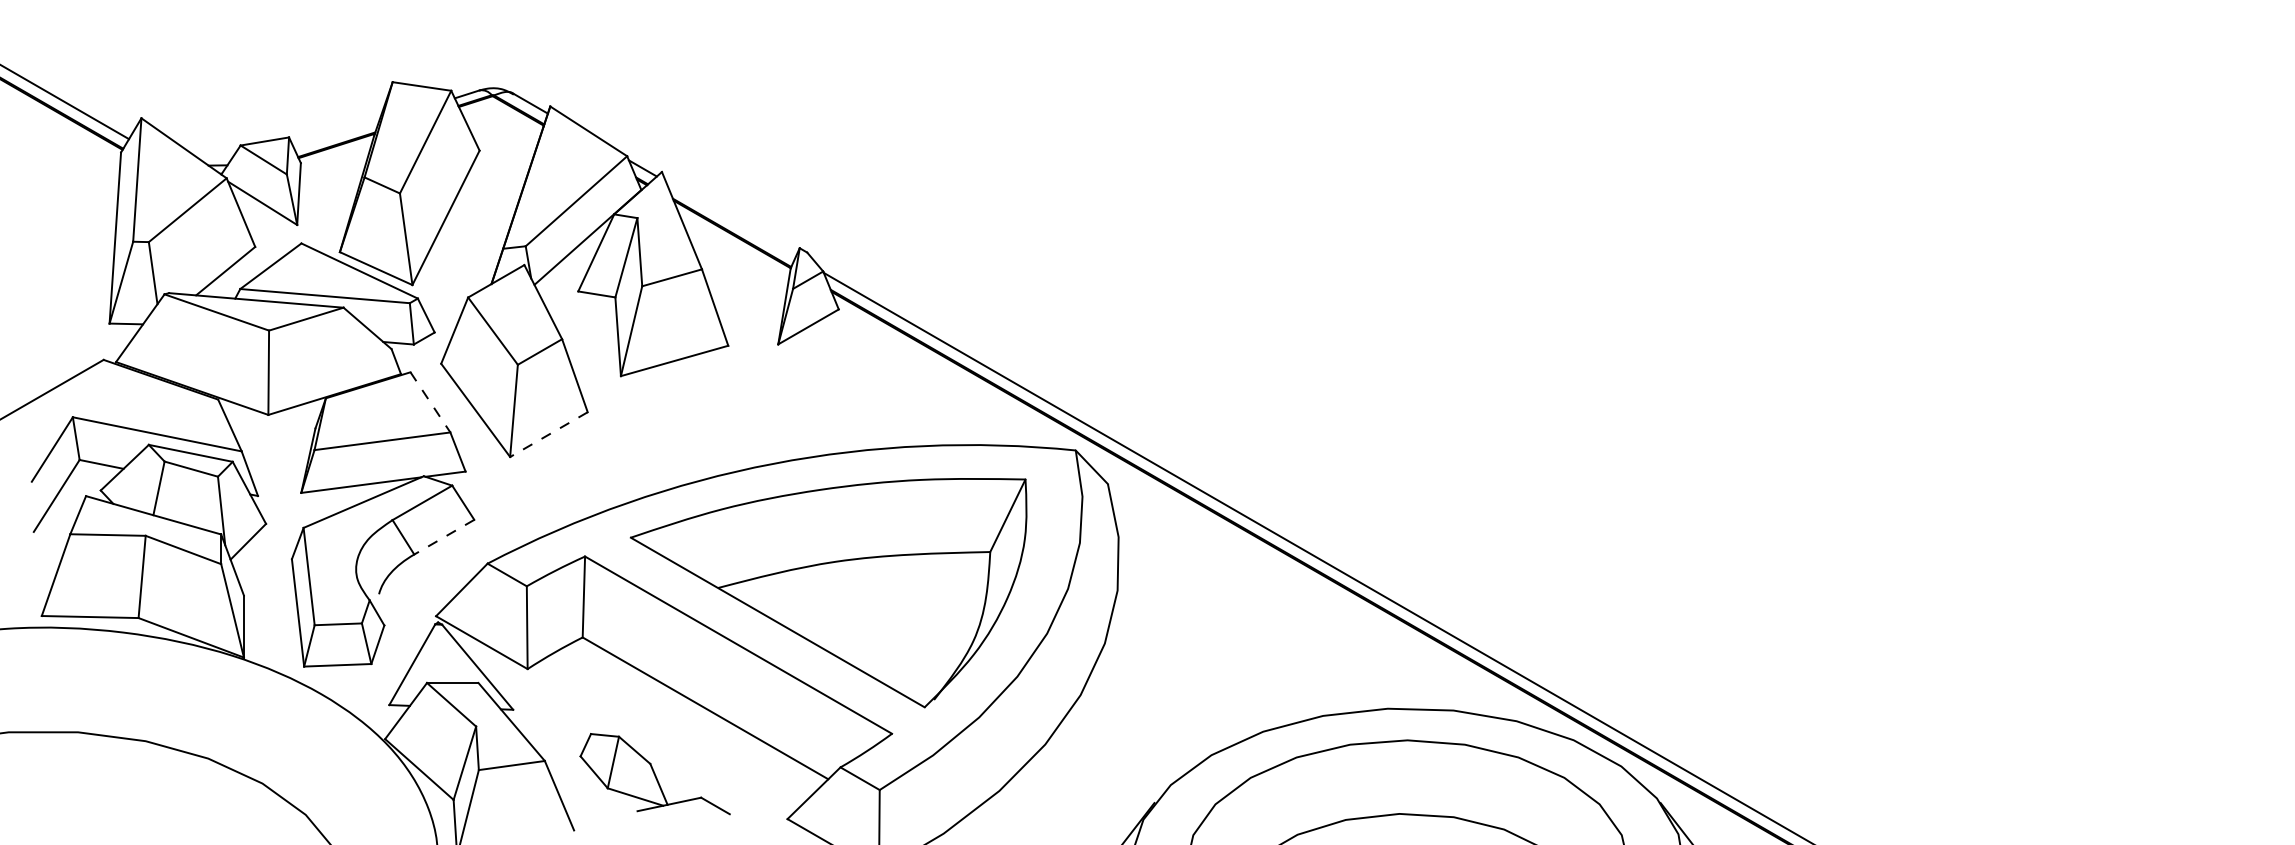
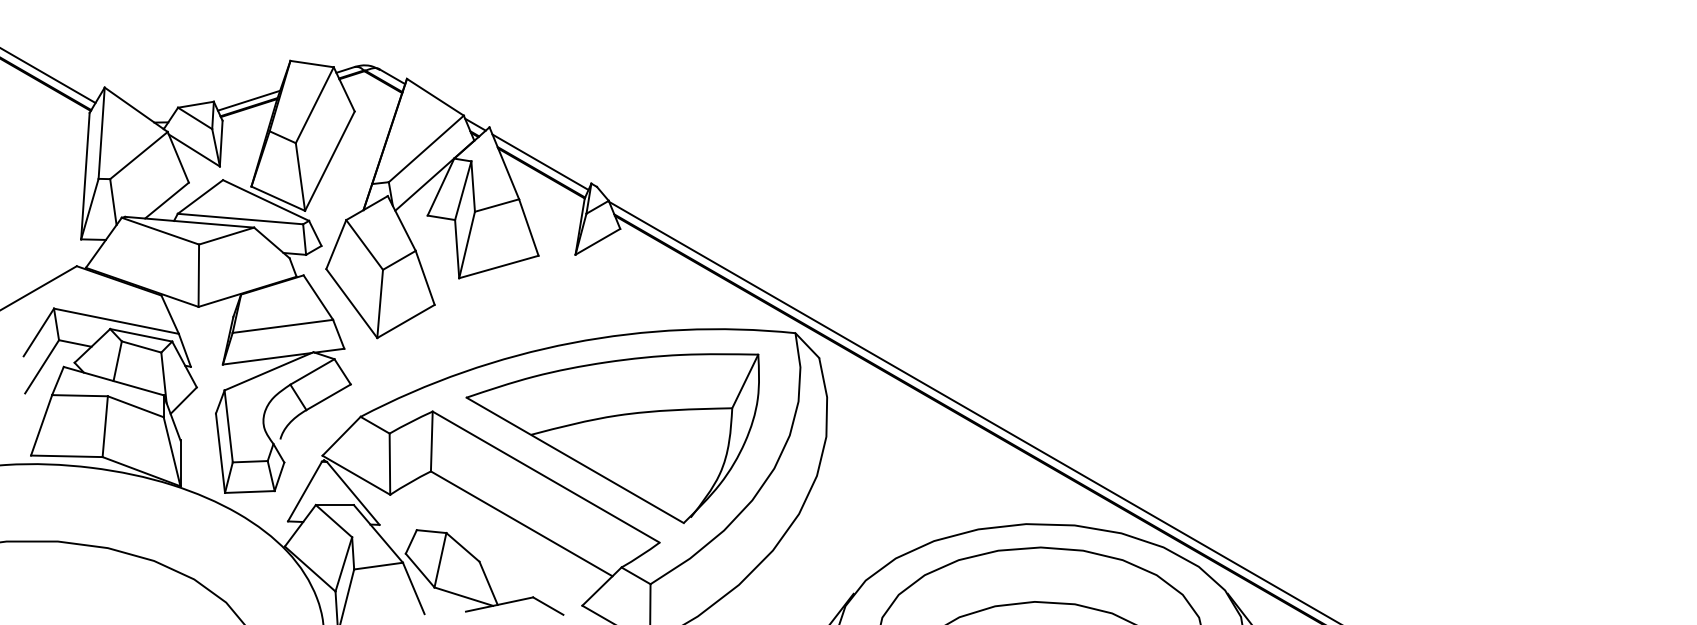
line: (336, 135) -> (248, 100), added
line: (730, 218) -> (540, 161), added
line: (430, 402) -> (318, 297), dashed -> solid
line: (548, 434) -> (405, 321), dashed -> solid
line: (444, 537) -> (328, 397), dashed -> solid
part: (654, 773) -> (484, 571), size x1.43

